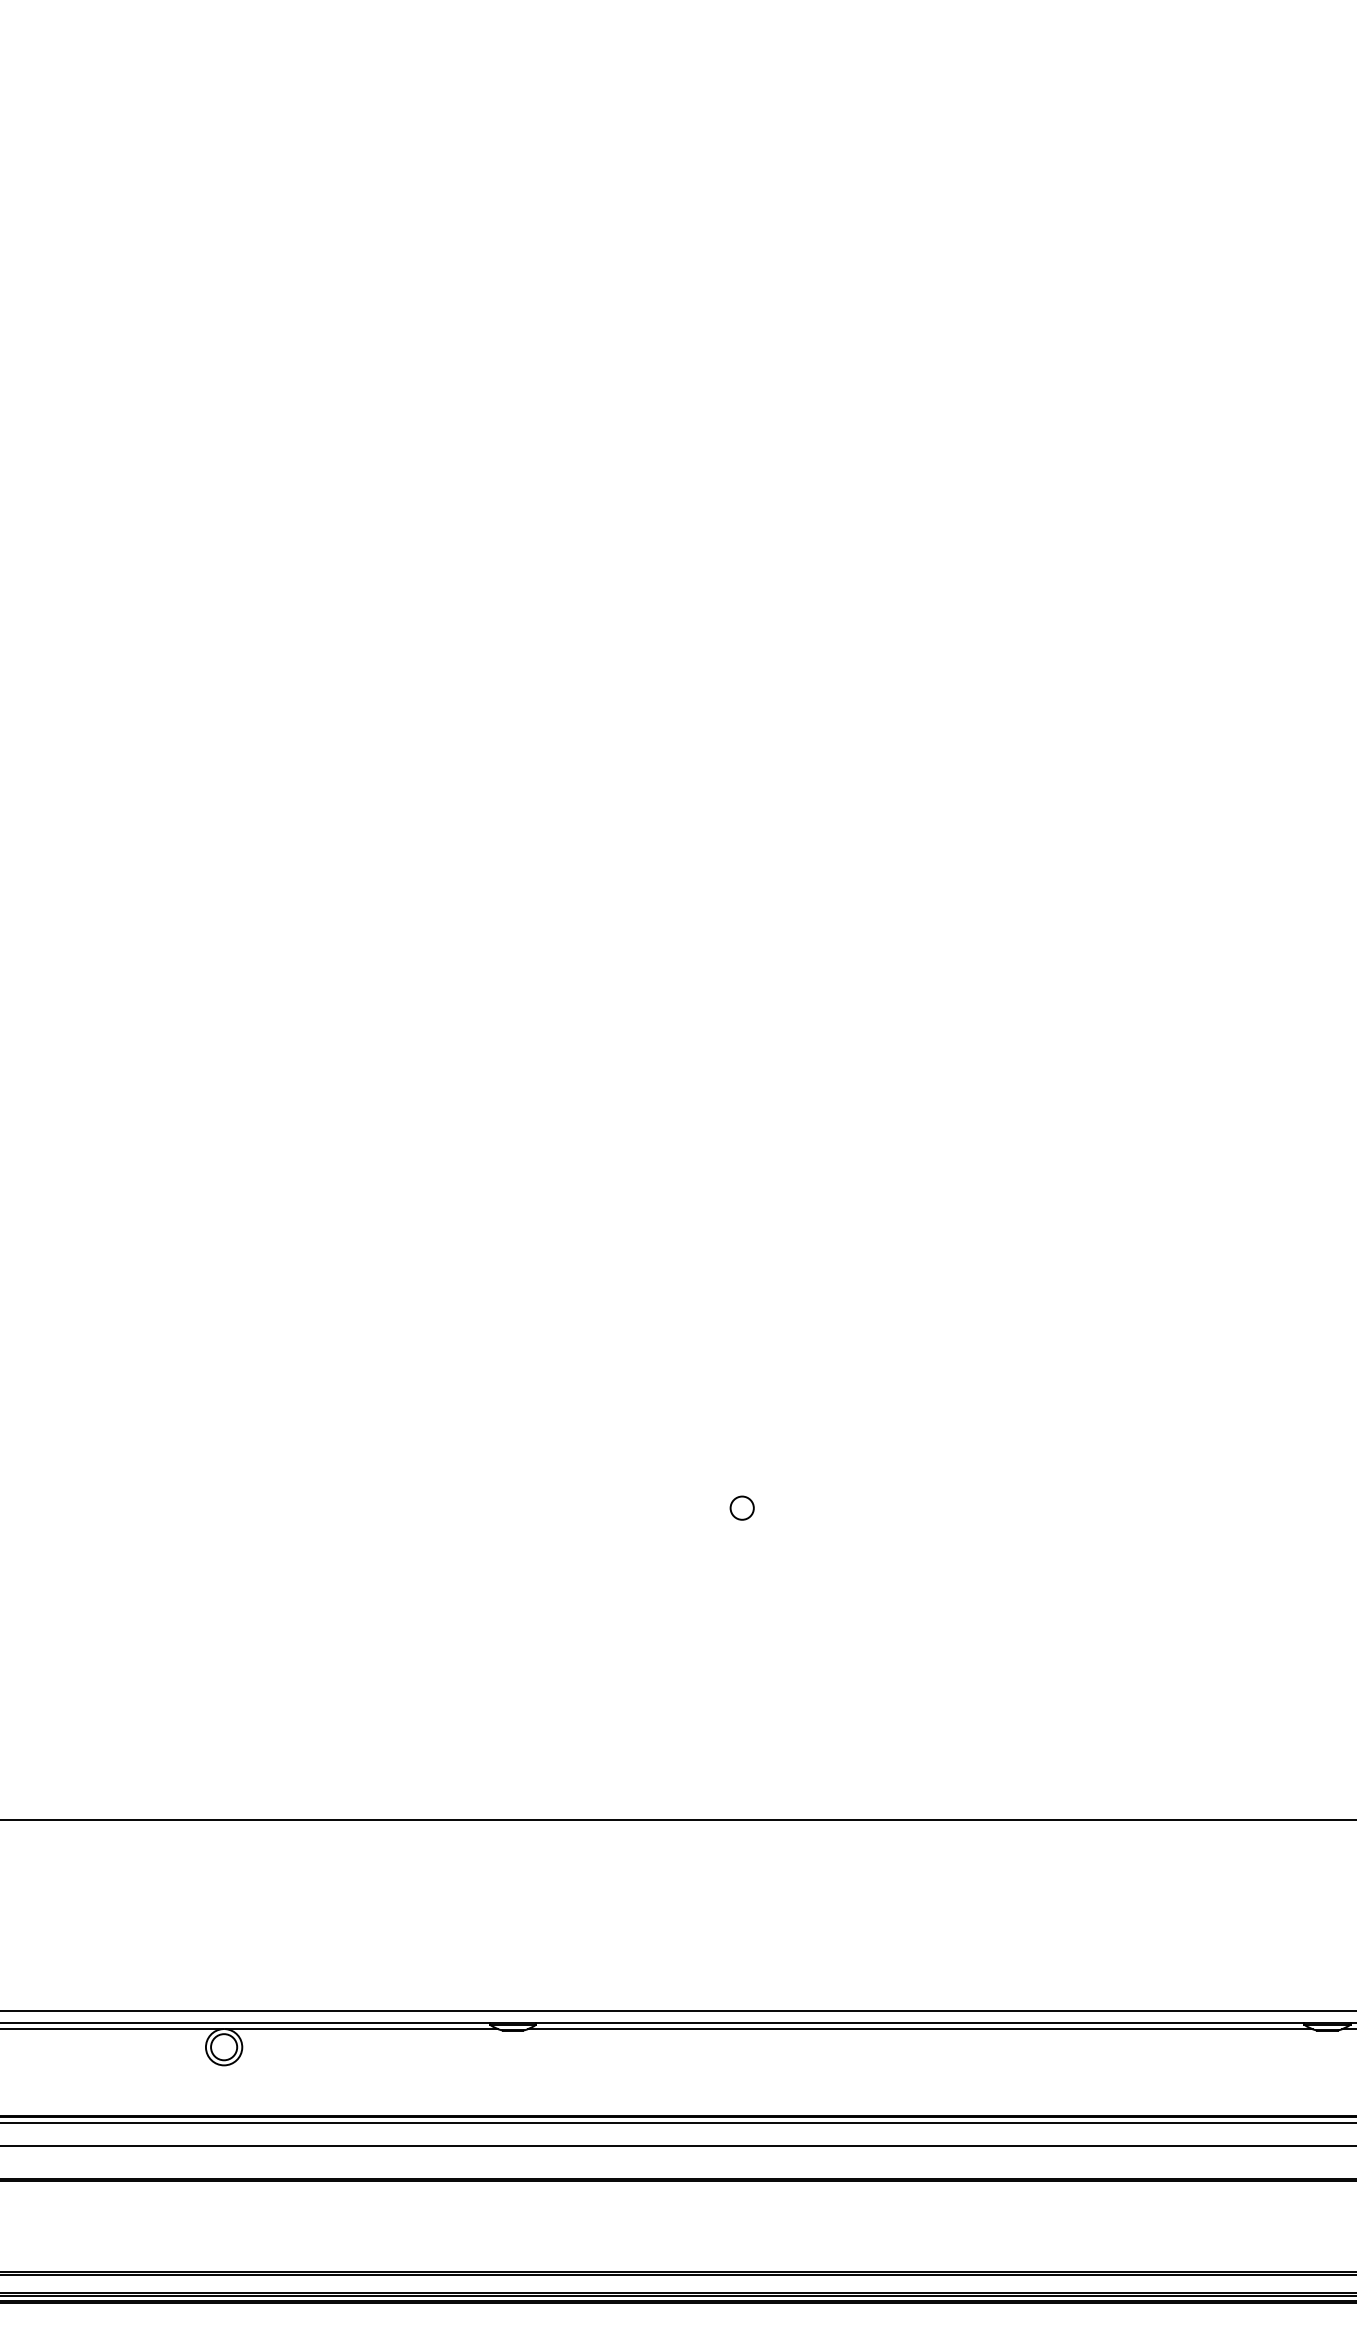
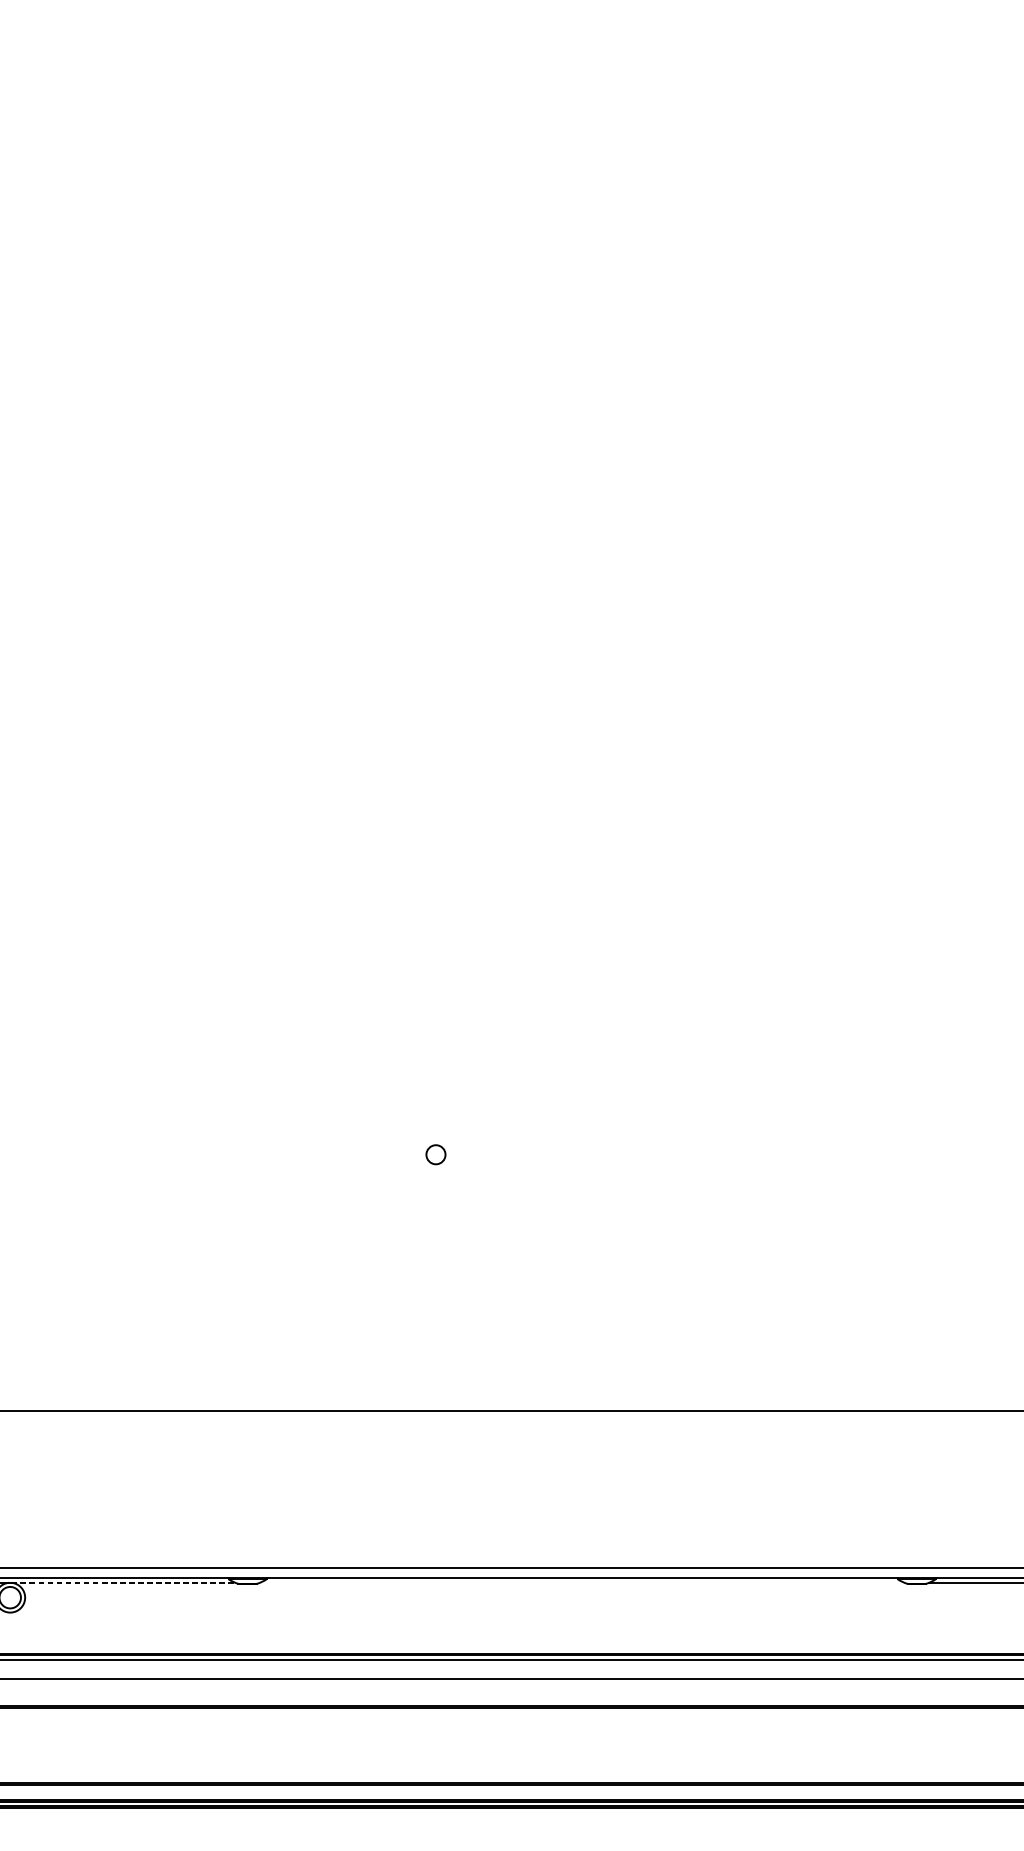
line: (362, 2029) -> (123, 1583), solid -> dashed
line: (919, 2029) -> (581, 1583), removed

